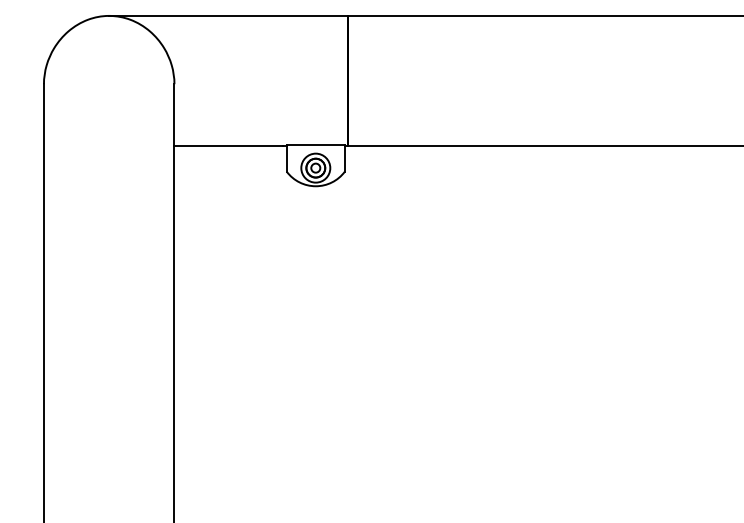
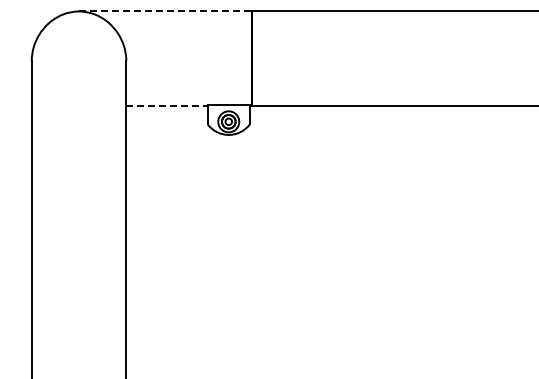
line: (228, 15) -> (165, 11), solid -> dashed
line: (229, 146) -> (166, 106), solid -> dashed

